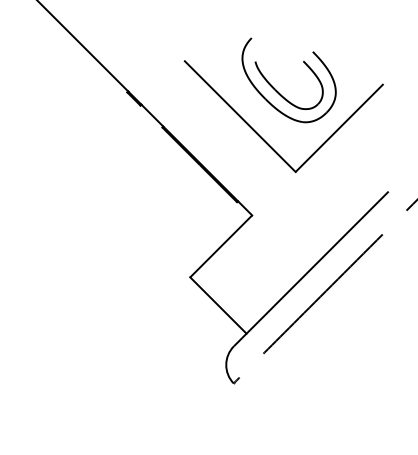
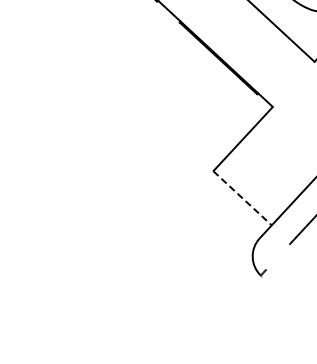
line: (218, 305) -> (242, 198), solid -> dashed

